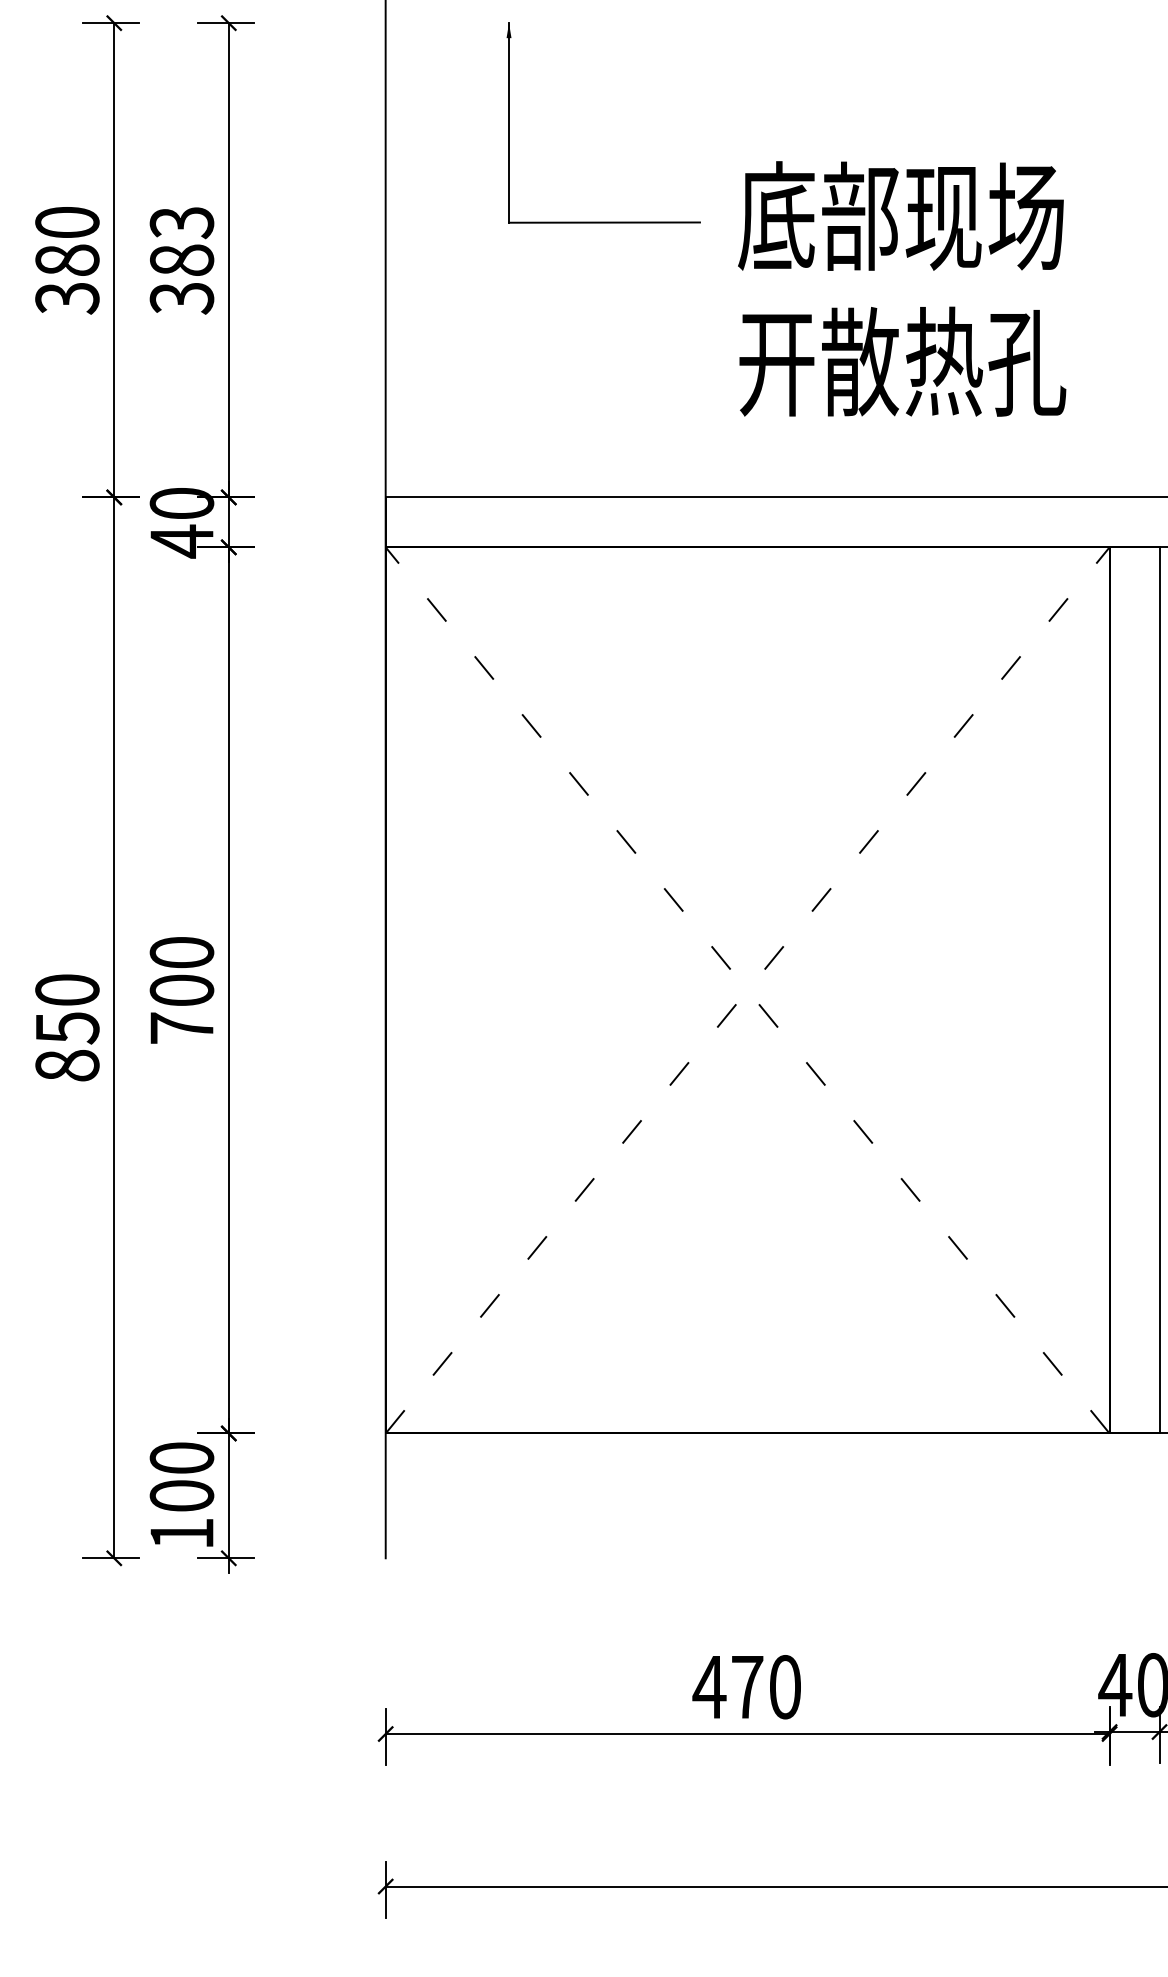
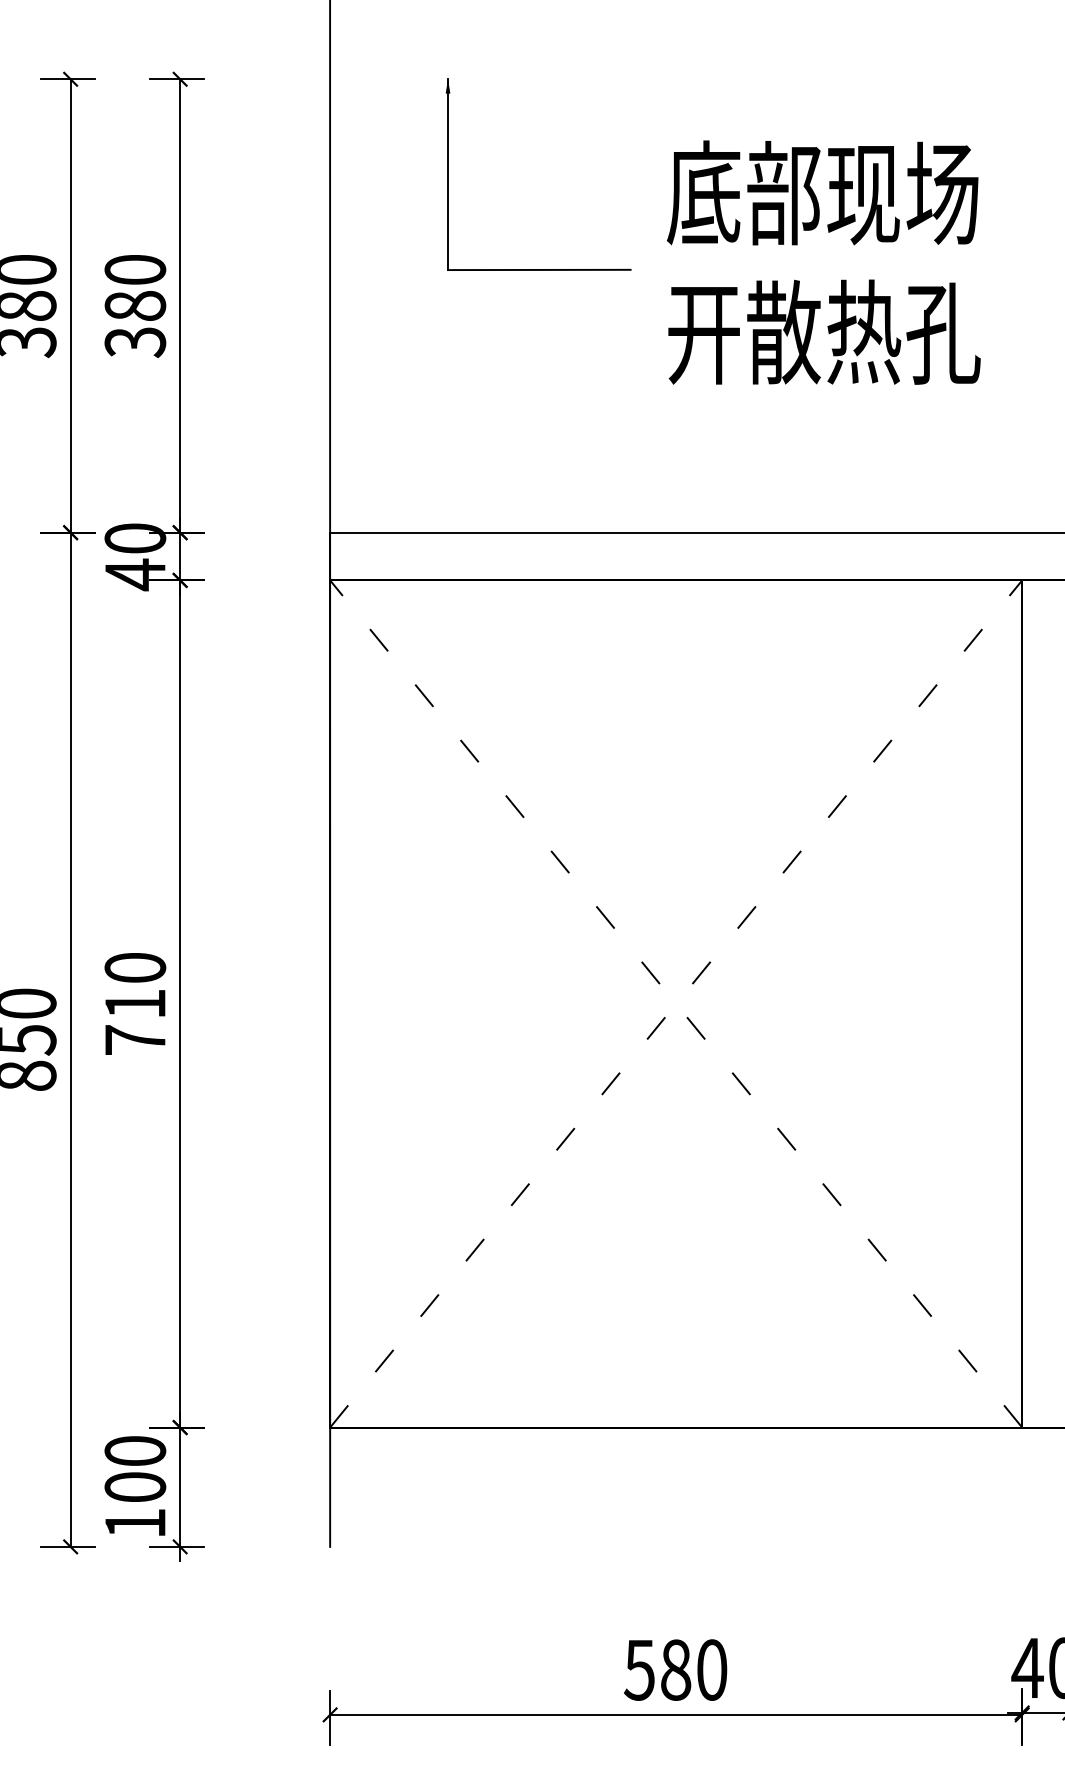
text: (181, 223) -> (134, 270), 383 -> 380
text: (902, 288) -> (824, 262), moved
text: (181, 989) -> (134, 1003), 700 -> 710
text: (727, 1687) -> (656, 1670), 470 -> 580

